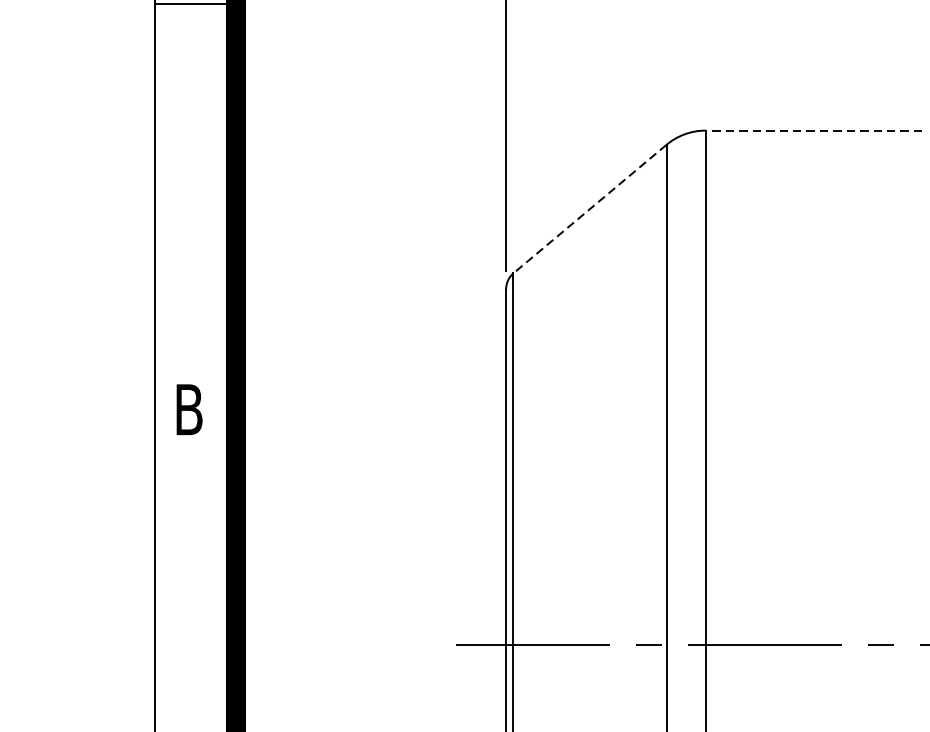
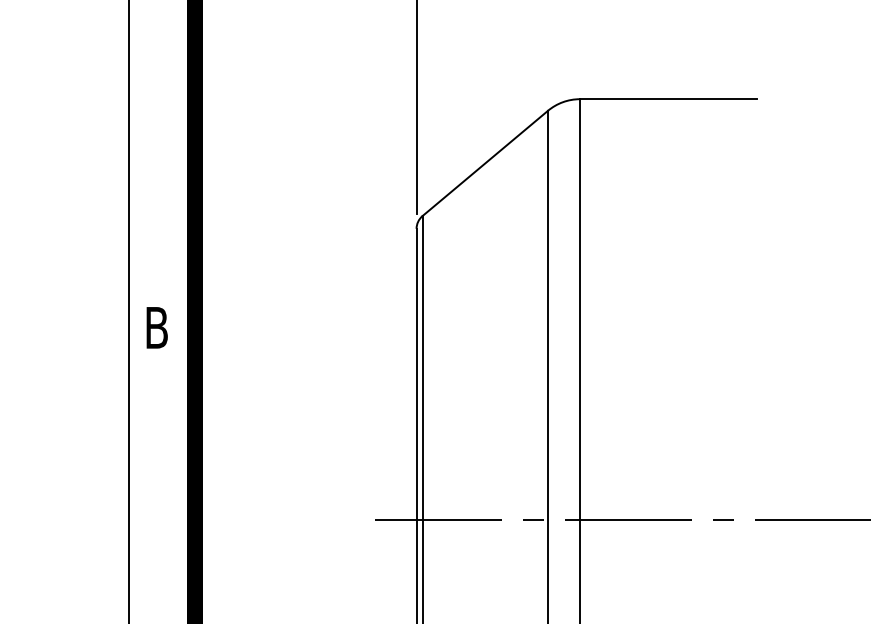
line: (813, 130) -> (668, 99), dashed -> solid
line: (590, 209) -> (485, 163), dashed -> solid

